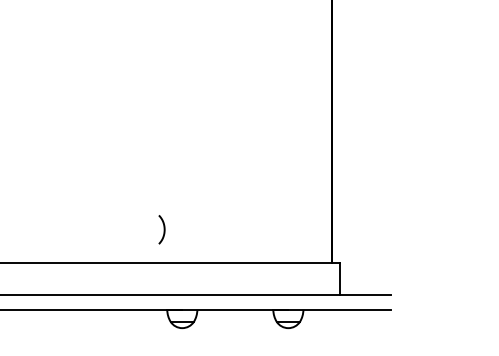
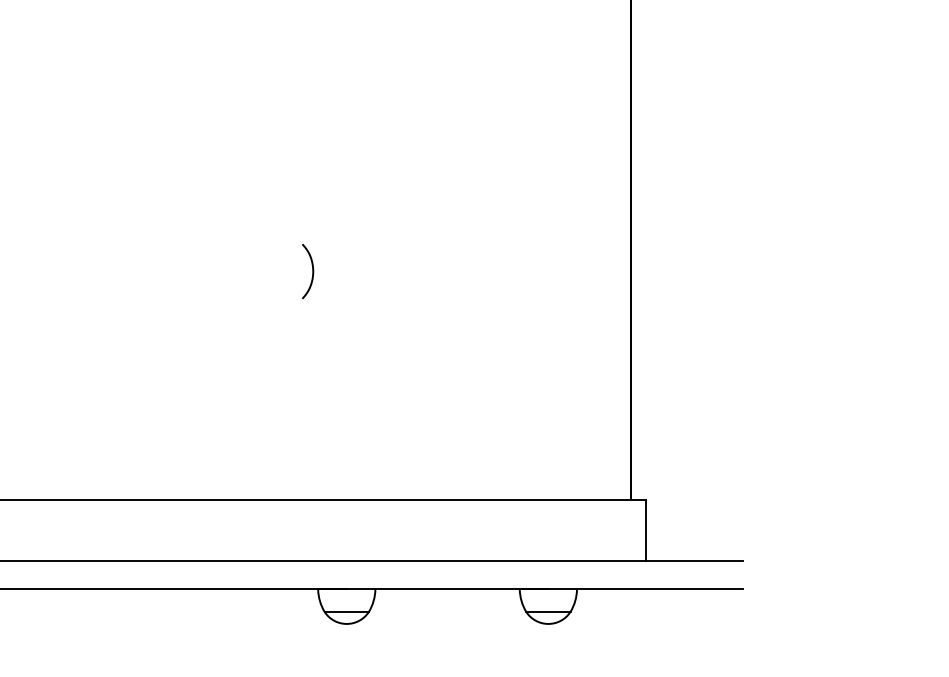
part: (161, 229) -> (307, 271), moved

